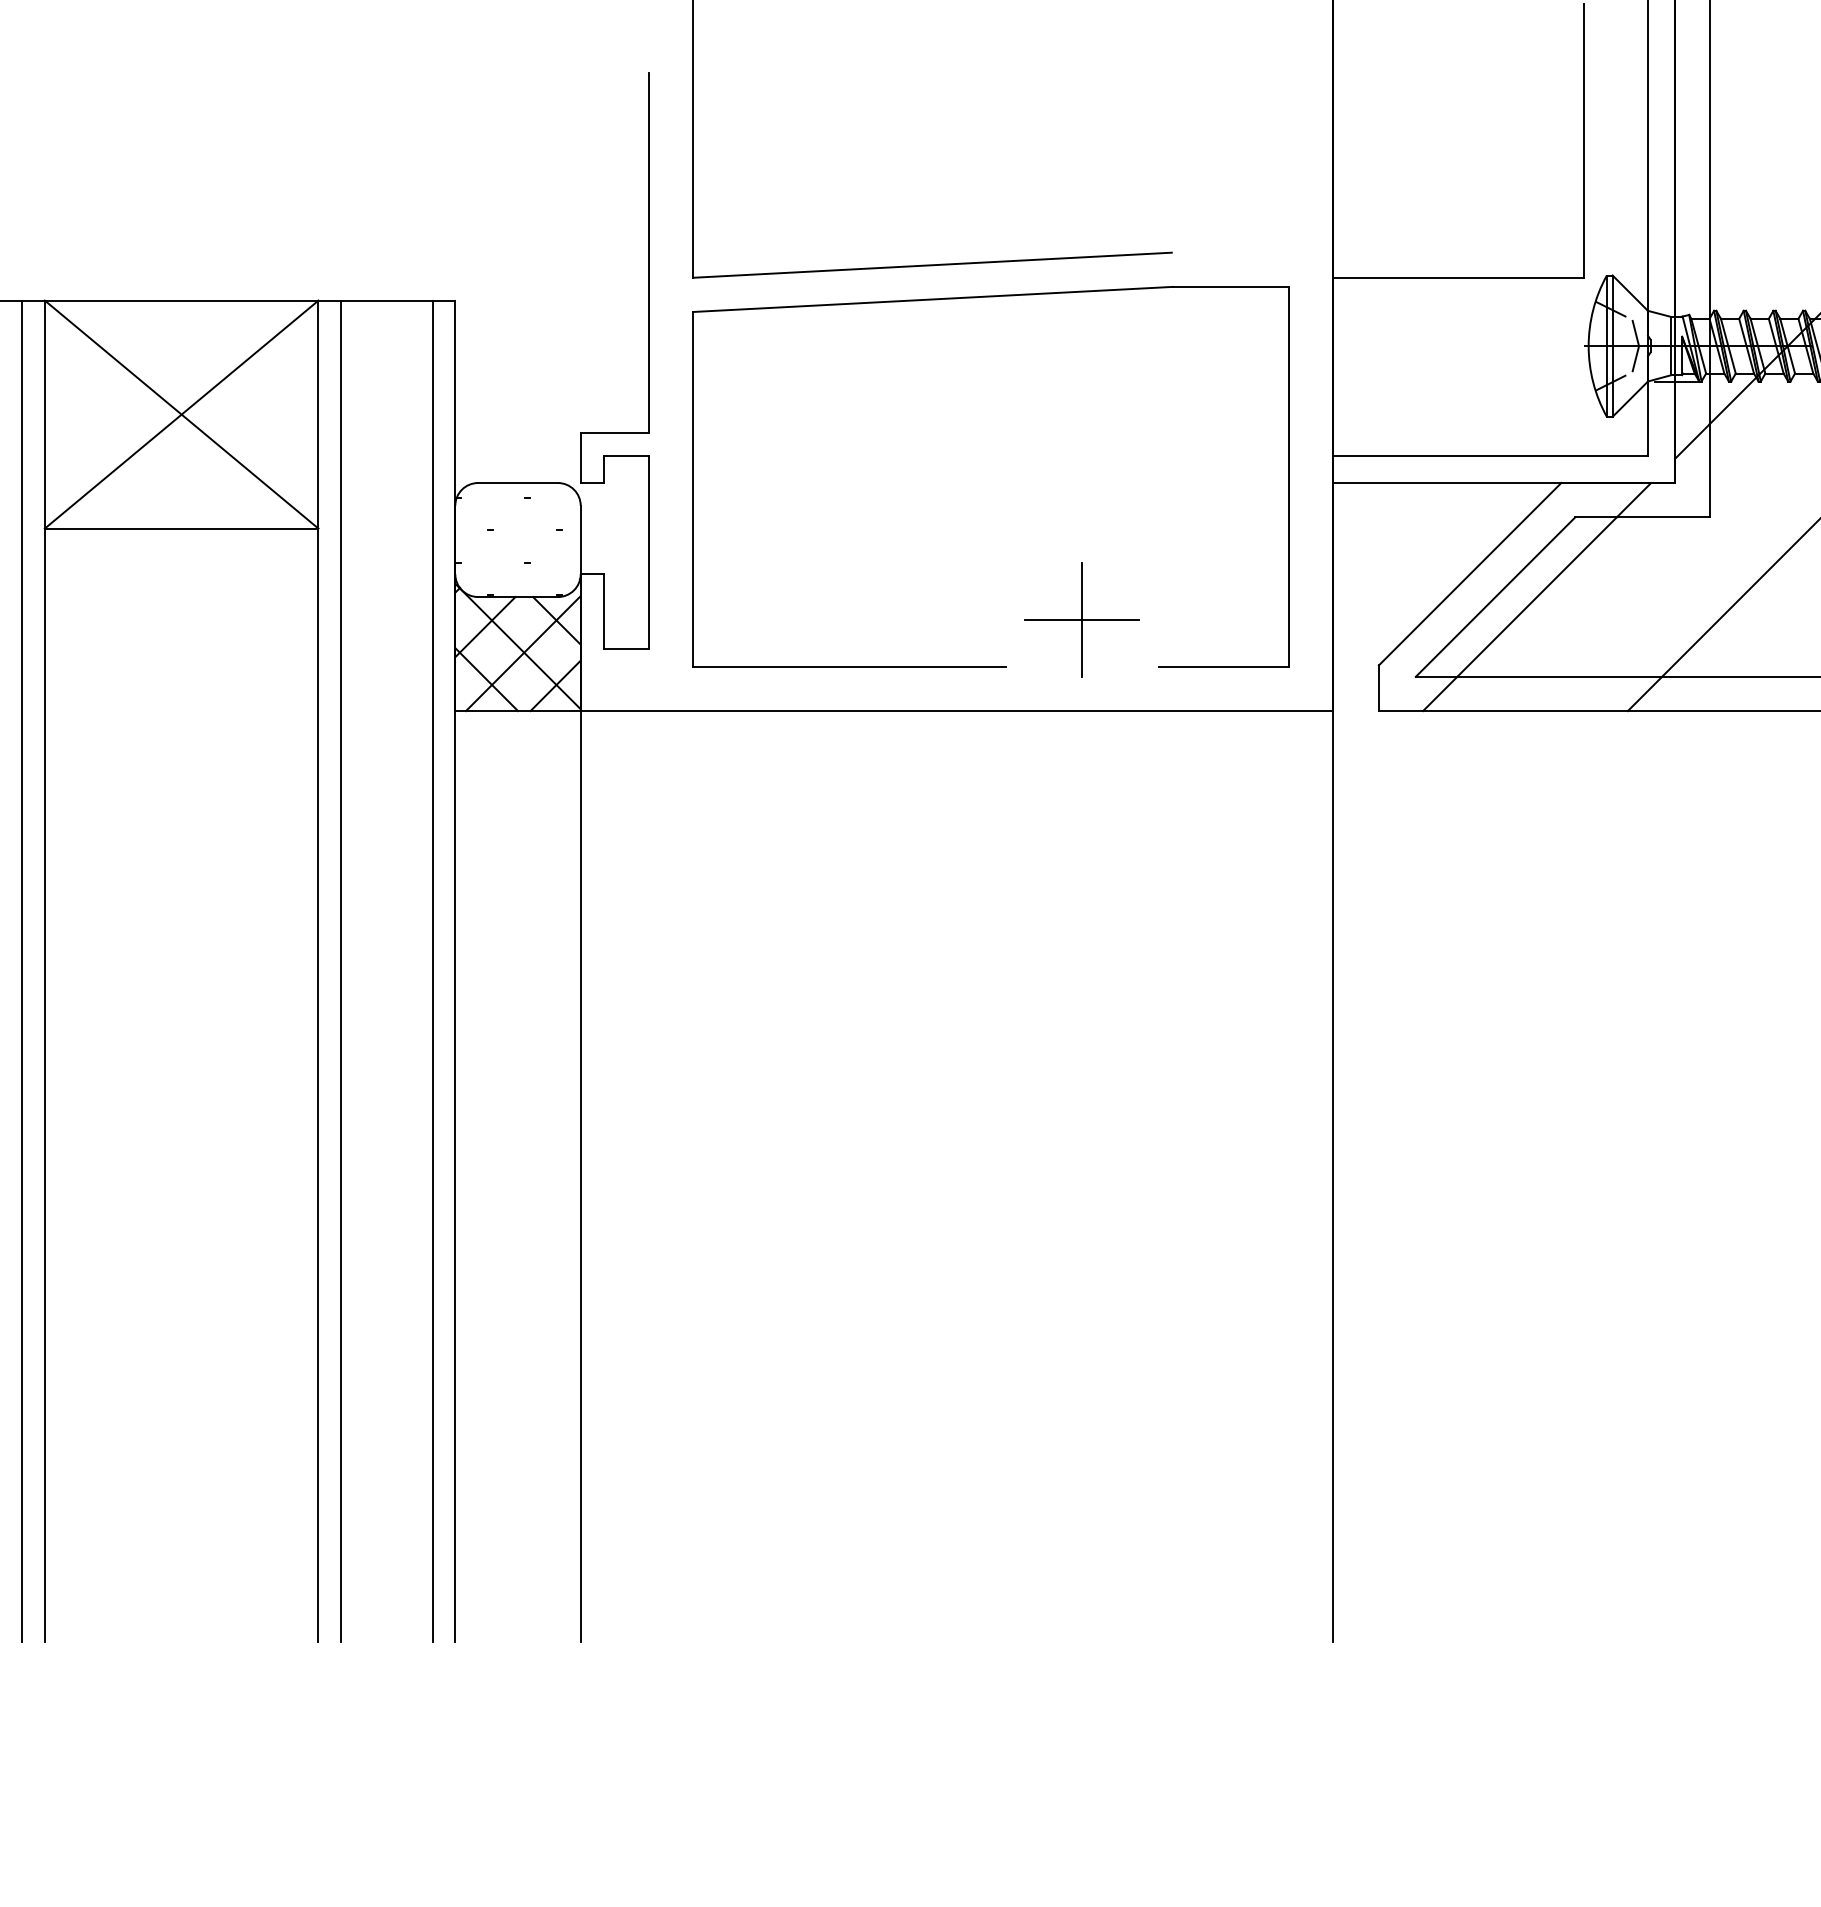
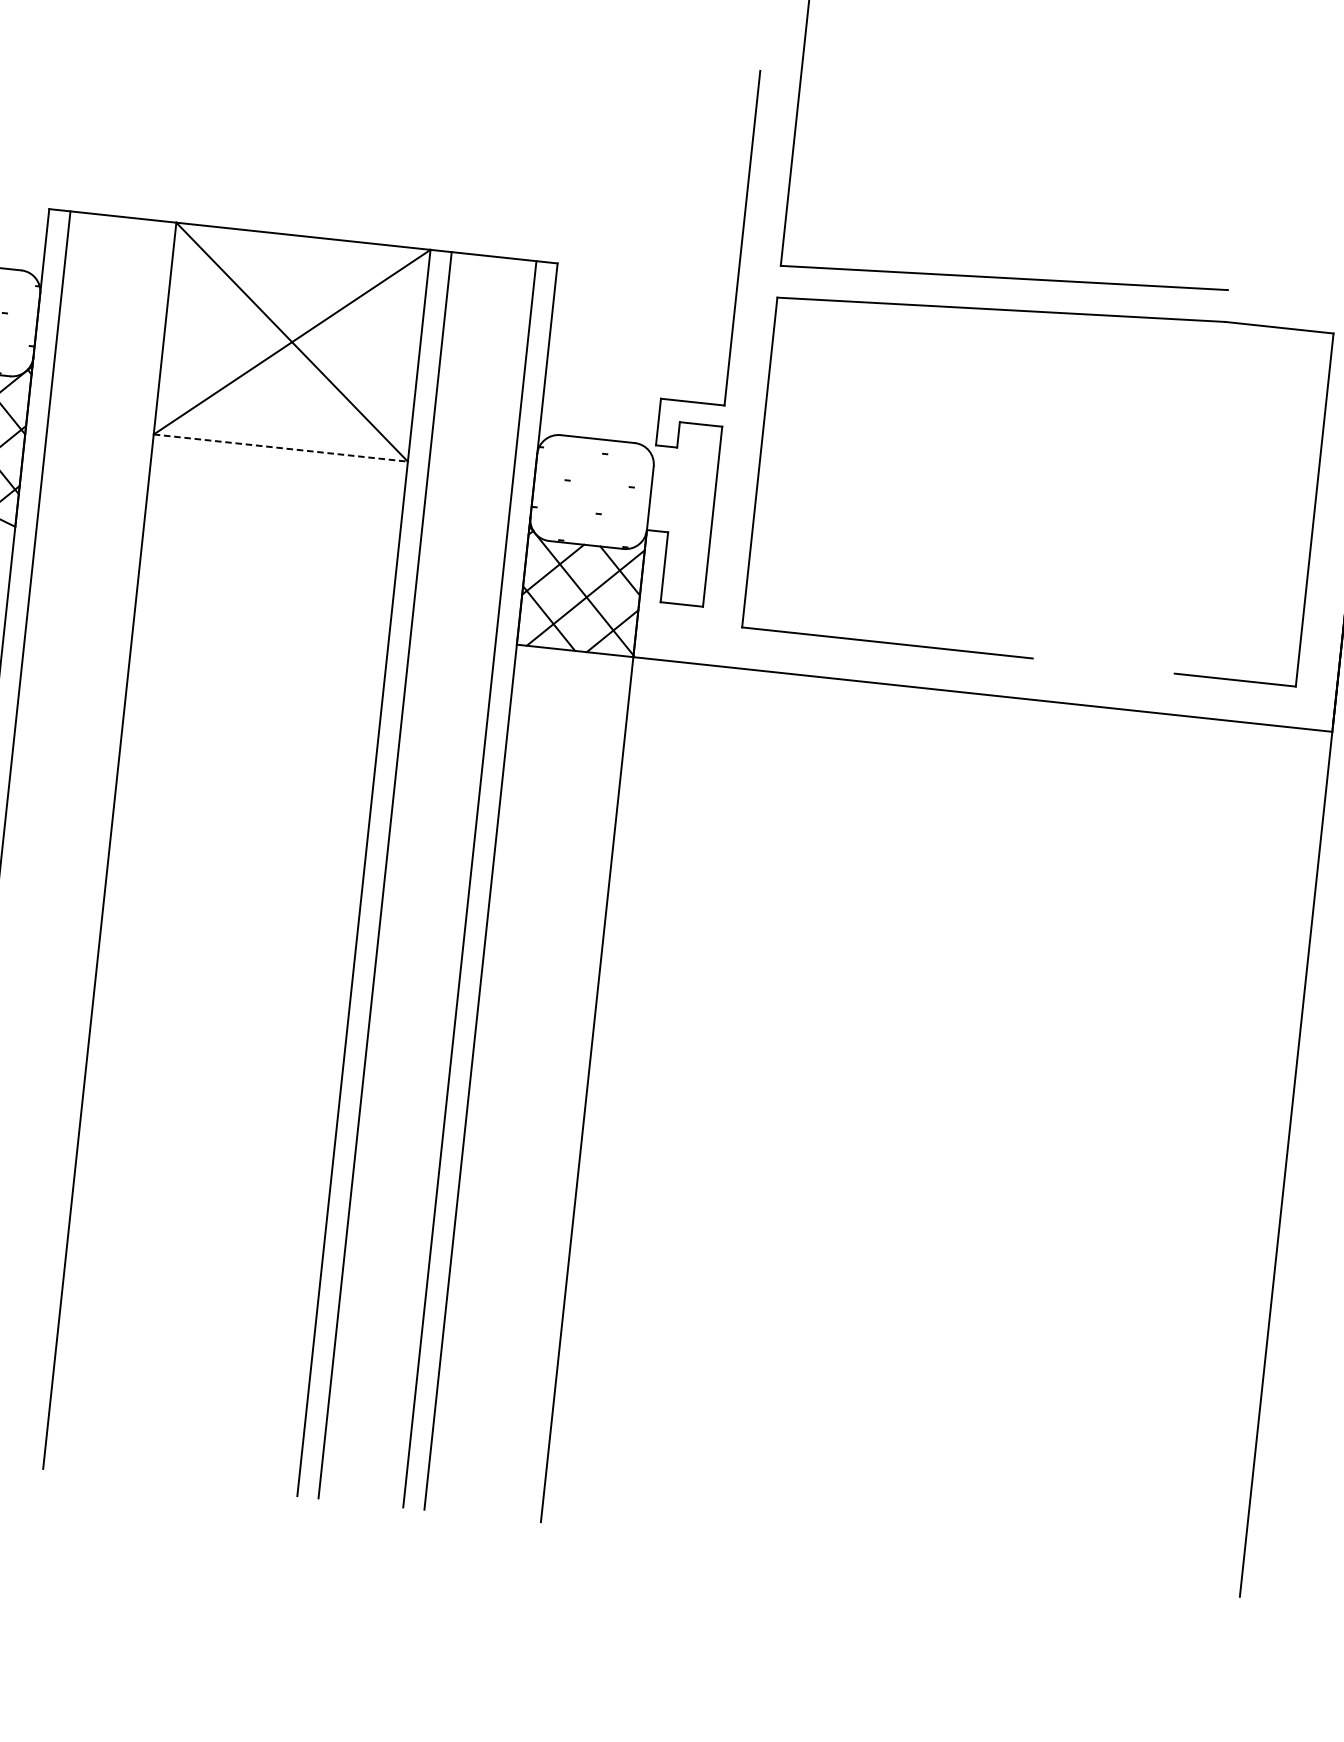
line: (181, 528) -> (280, 447), solid -> dashed
part: (1081, 619) -> (1107, 621), removed
line: (22, 971) -> (89, 843), removed

